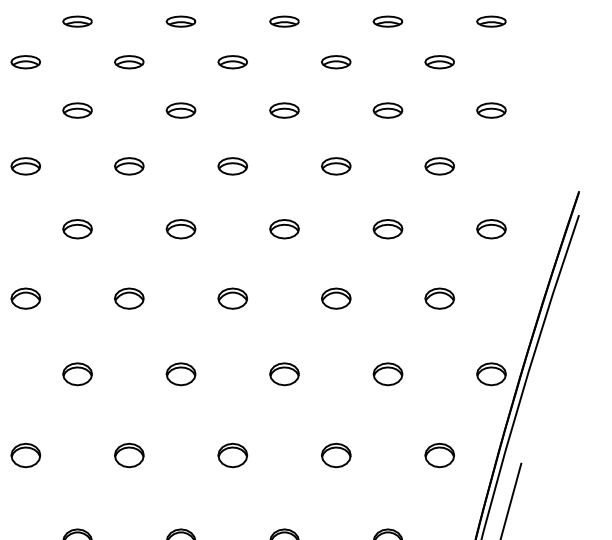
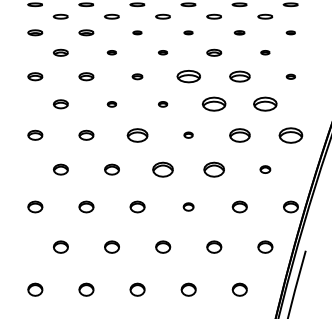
part: (180, 21) -> (137, 32), size x0.6
part: (284, 21) -> (188, 32), size x0.6
part: (387, 21) -> (239, 32), size x0.7
part: (490, 21) -> (290, 32), size x0.6
part: (128, 61) -> (111, 52), size x0.6
part: (231, 61) -> (162, 52), size x0.6
part: (439, 61) -> (265, 52), size x0.6
part: (180, 110) -> (137, 76), size x0.7
part: (284, 110) -> (188, 76), size x1.6
part: (387, 110) -> (239, 76), size x1.4
part: (490, 110) -> (290, 76), size x0.6
part: (128, 166) -> (111, 104), size x0.6
part: (231, 166) -> (162, 104), size x0.6
part: (336, 166) -> (214, 104), size x1.6
part: (439, 166) -> (265, 104), size x1.6
part: (180, 227) -> (137, 134), size x1.4
part: (284, 227) -> (188, 134), size x0.6
part: (387, 227) -> (239, 134), size x1.4
part: (490, 227) -> (290, 134), size x1.6
part: (233, 298) -> (163, 169), size x1.4
part: (336, 298) -> (214, 169), size x1.4
part: (439, 298) -> (265, 169), size x0.7
part: (284, 373) -> (188, 206), size x0.7

